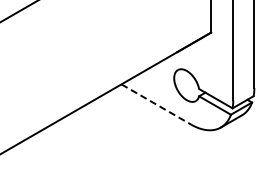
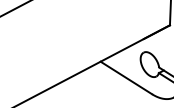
line: (156, 104) -> (126, 77), dashed -> solid

